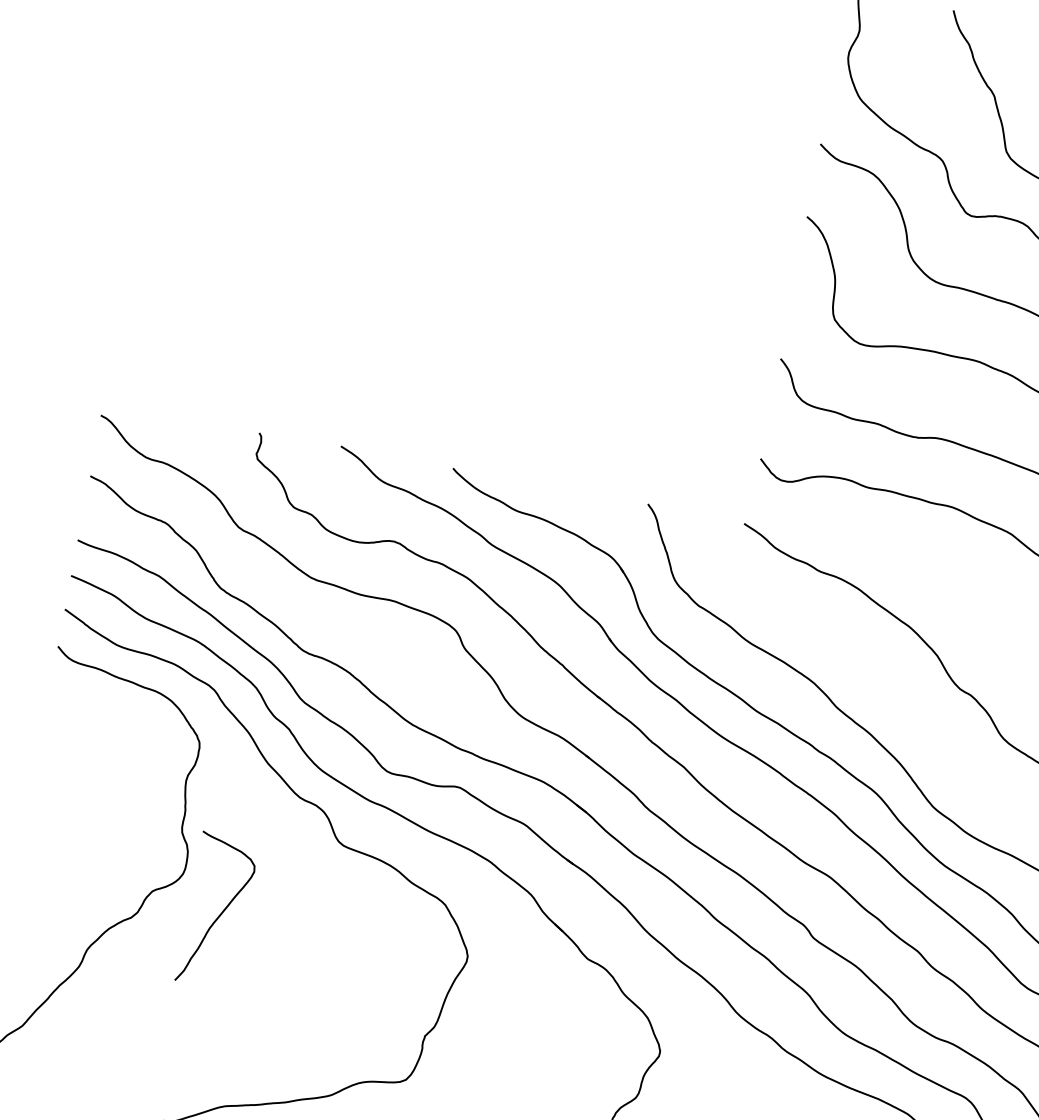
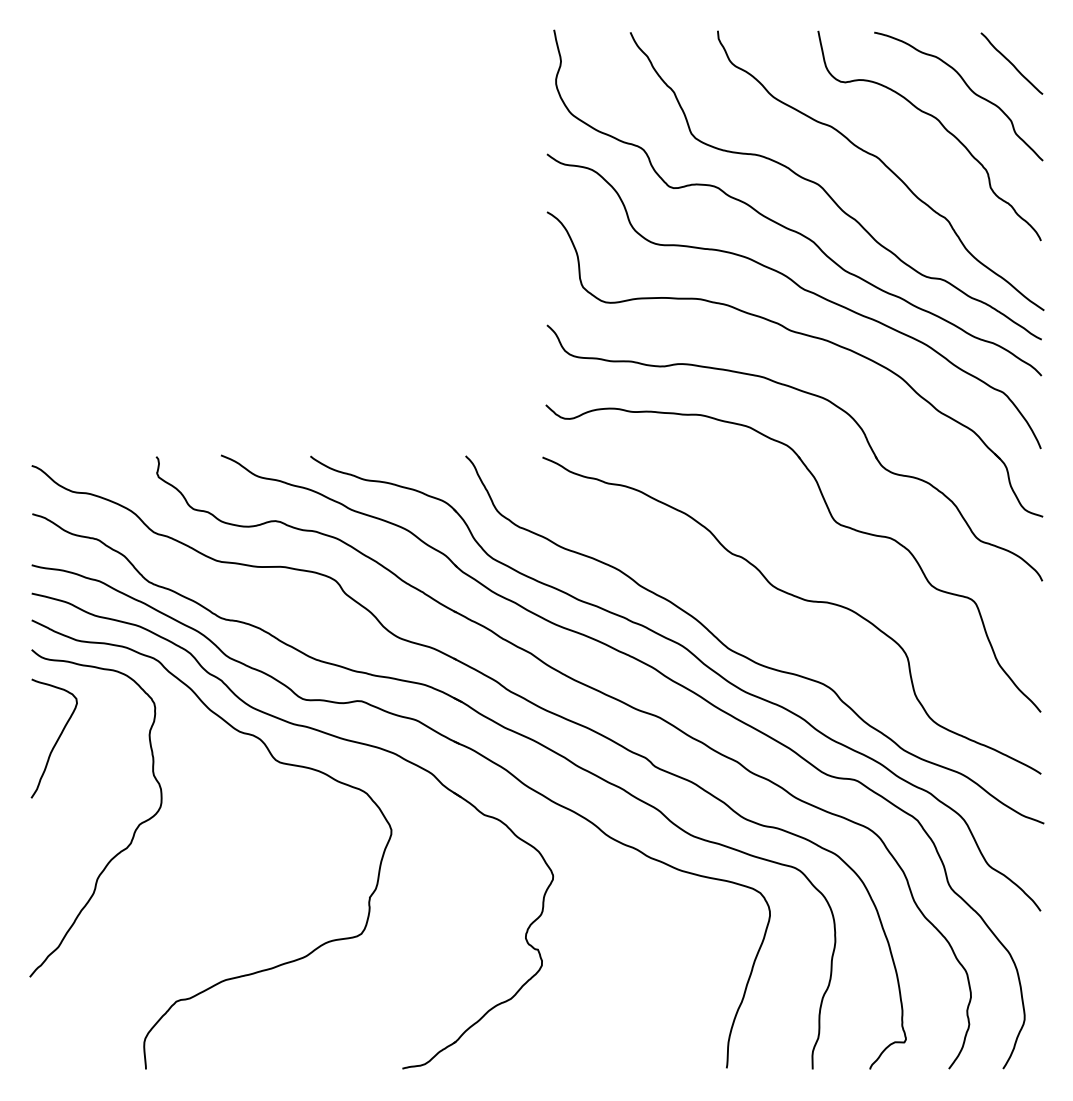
curve: (219, 913) -> (56, 740), moved

